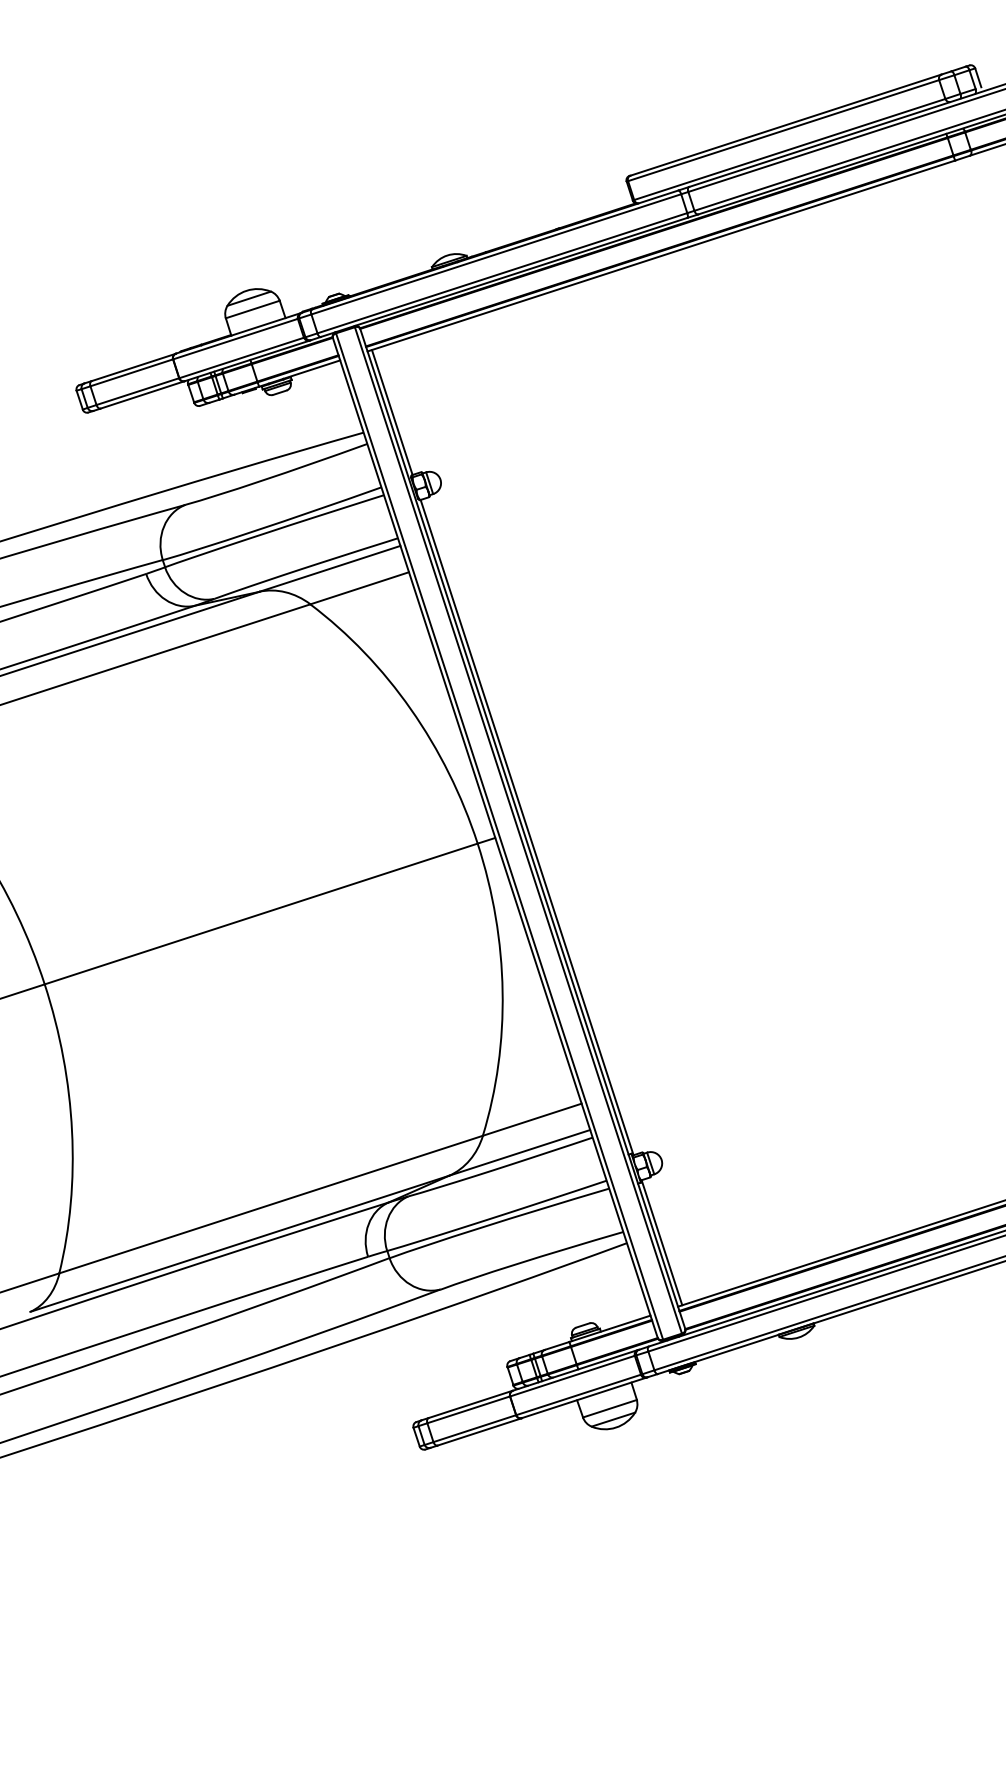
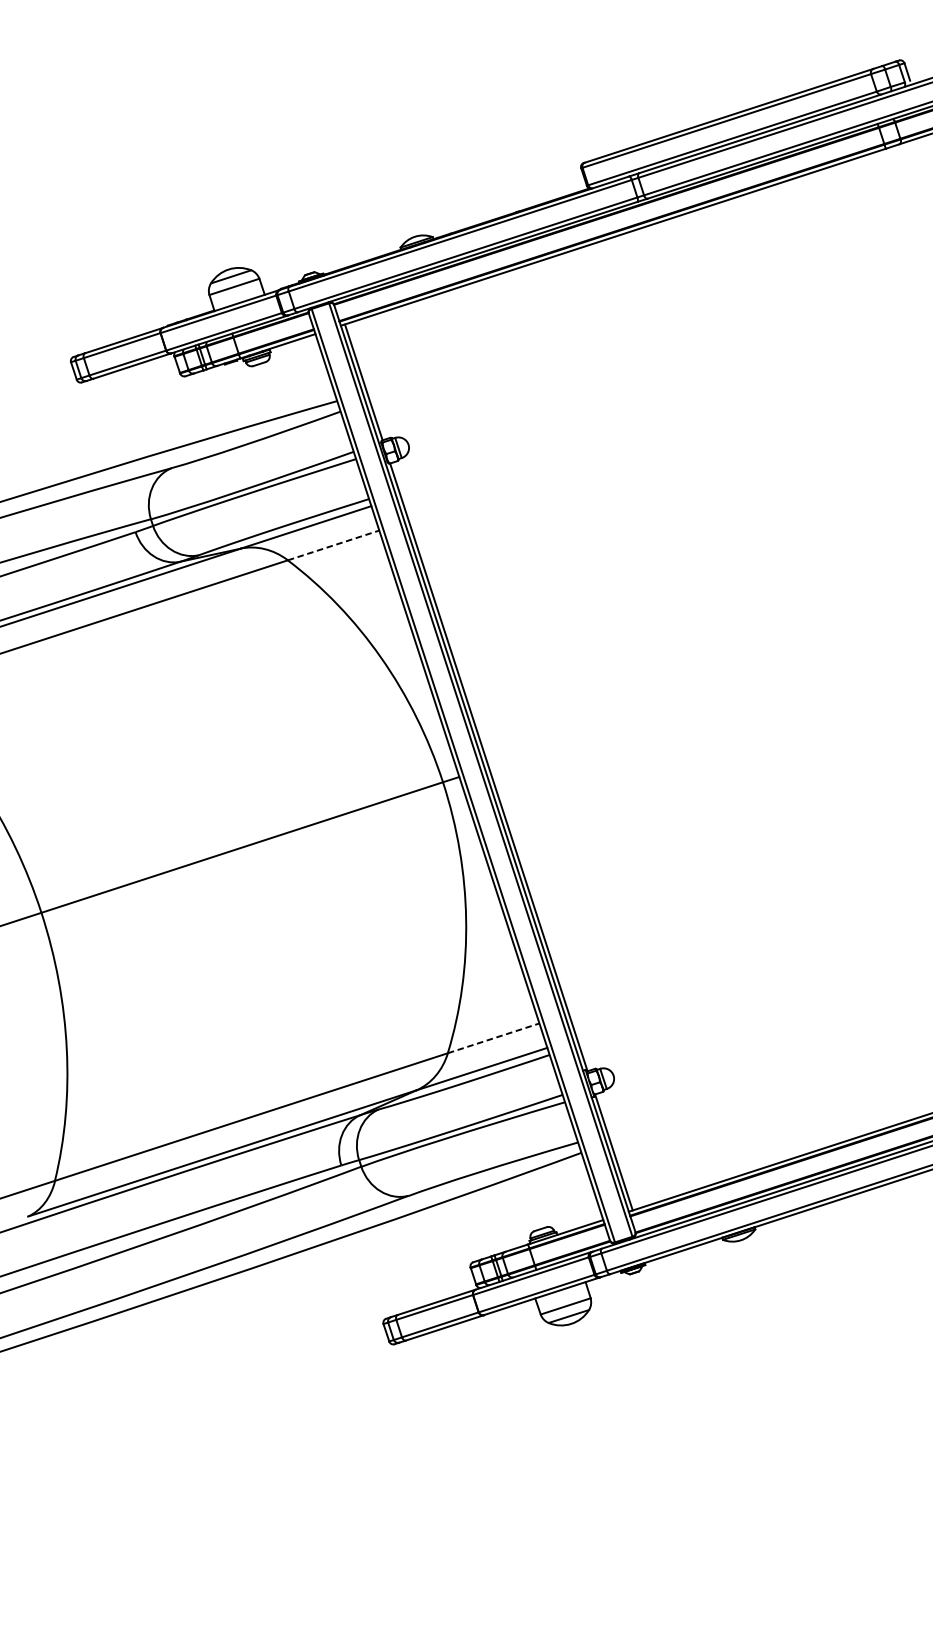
line: (359, 588) -> (333, 545), solid -> dashed
line: (532, 1119) -> (493, 1038), solid -> dashed

